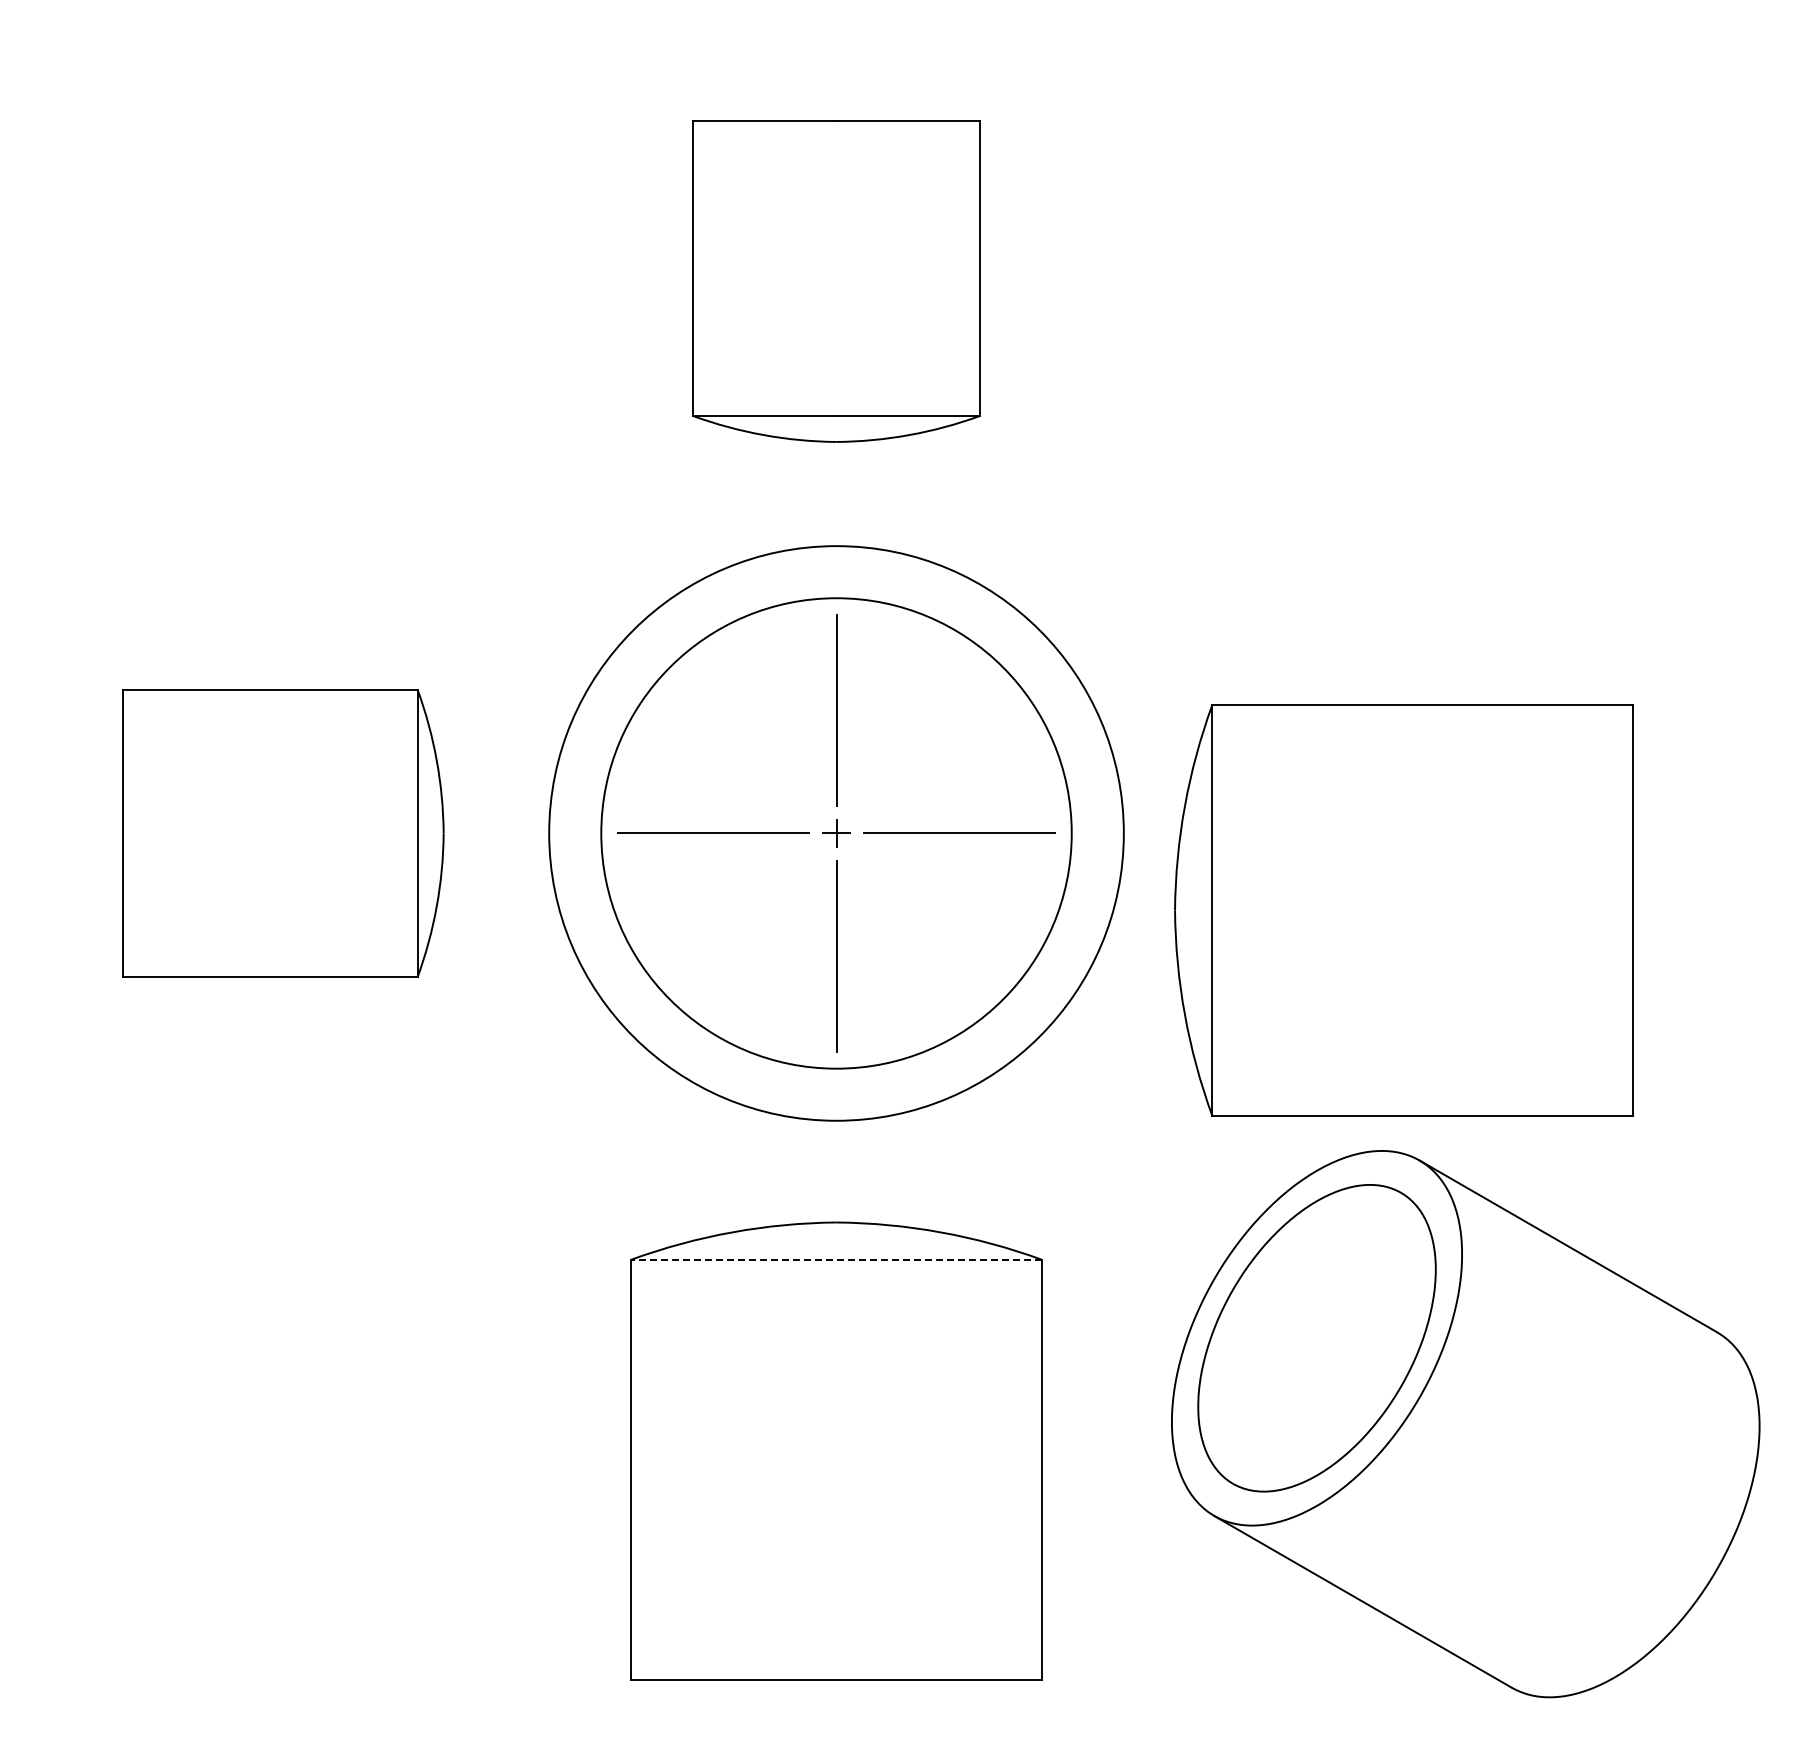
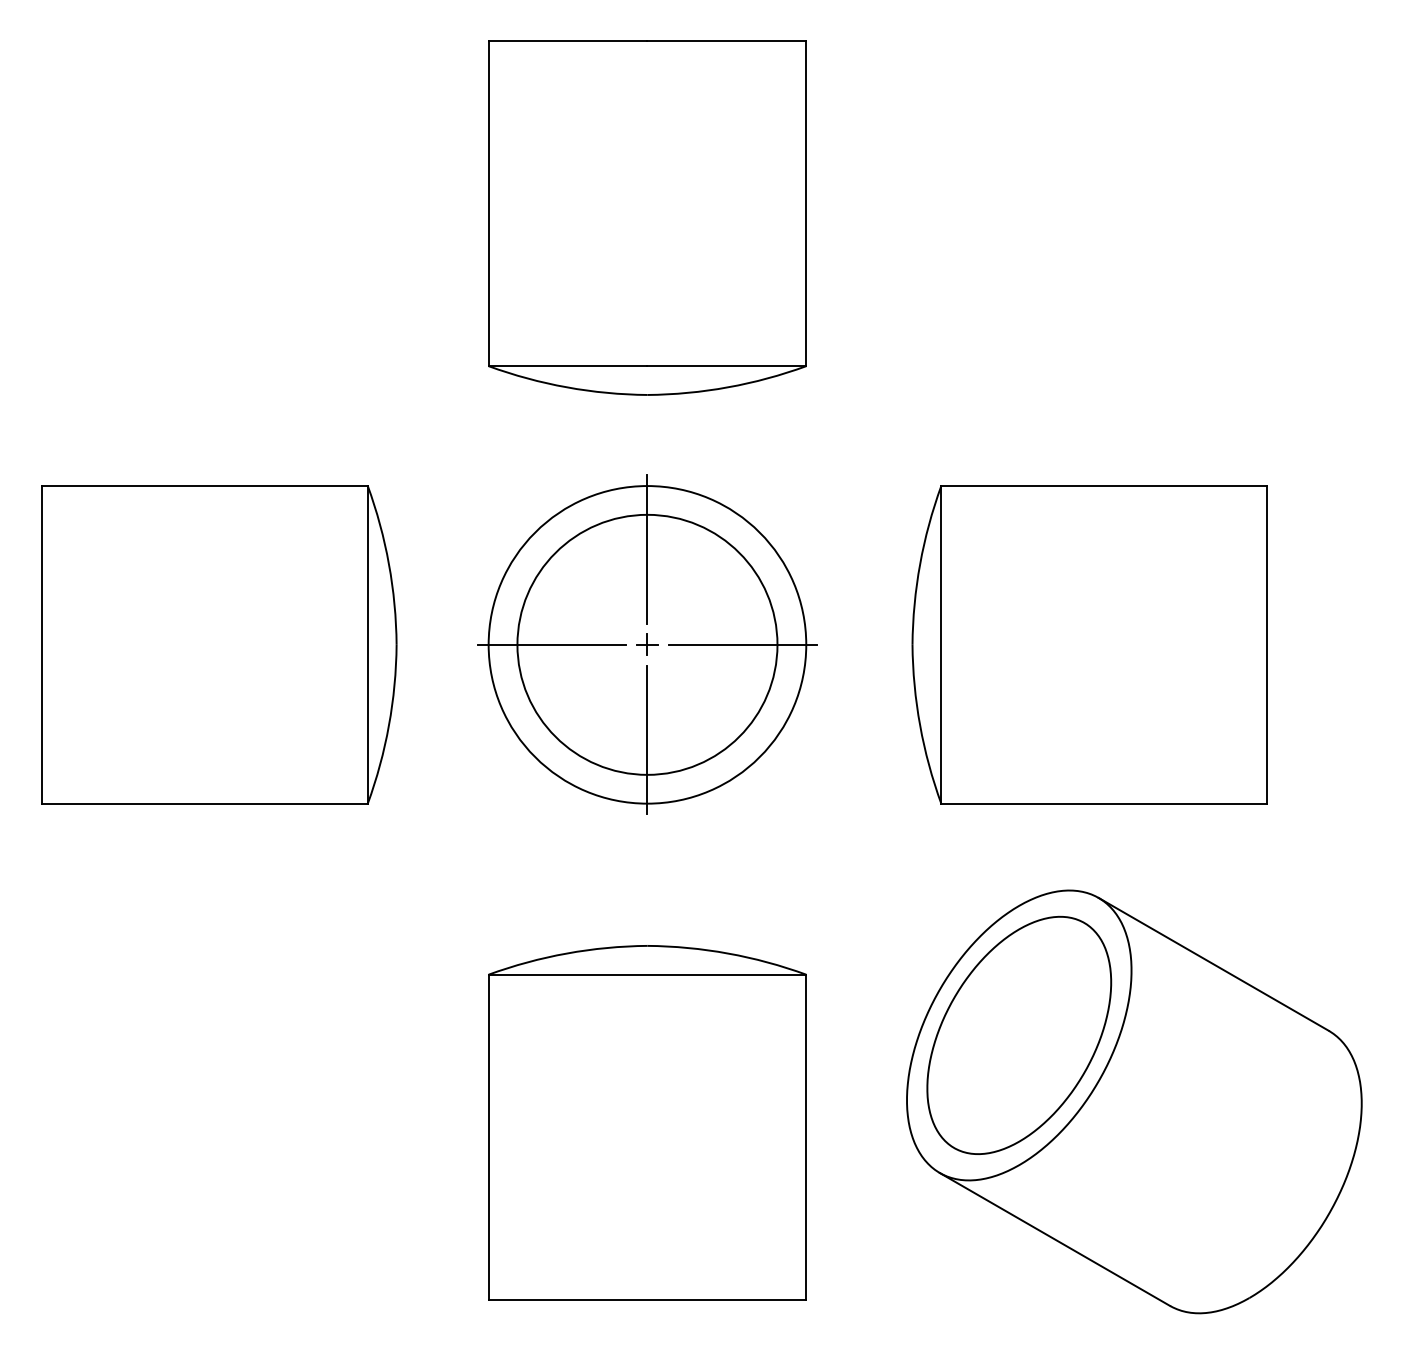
part: (836, 281) -> (647, 217), size x1.43
part: (283, 833) -> (219, 644), size x1.43
circle: (836, 833) -> (647, 644), size x0.71
circle: (836, 833) -> (647, 644), size x0.71
part: (1403, 910) -> (1089, 644), moved
line: (836, 1259) -> (647, 974), dashed -> solid

